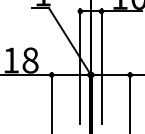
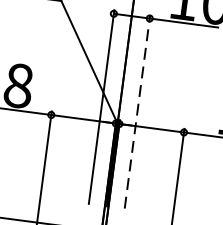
line: (101, 66) -> (137, 111), solid -> dashed

